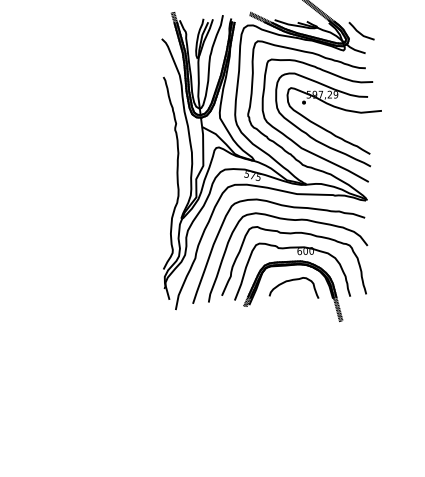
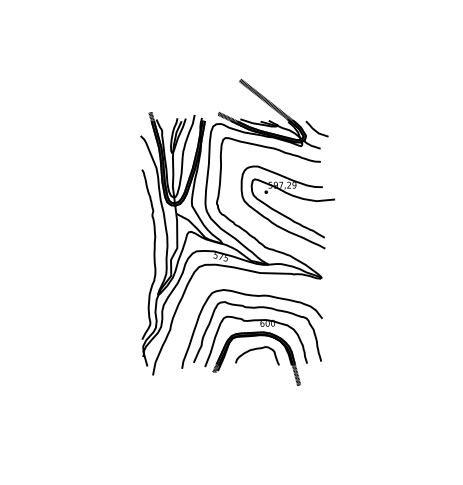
part: (277, 202) -> (242, 280), removed

